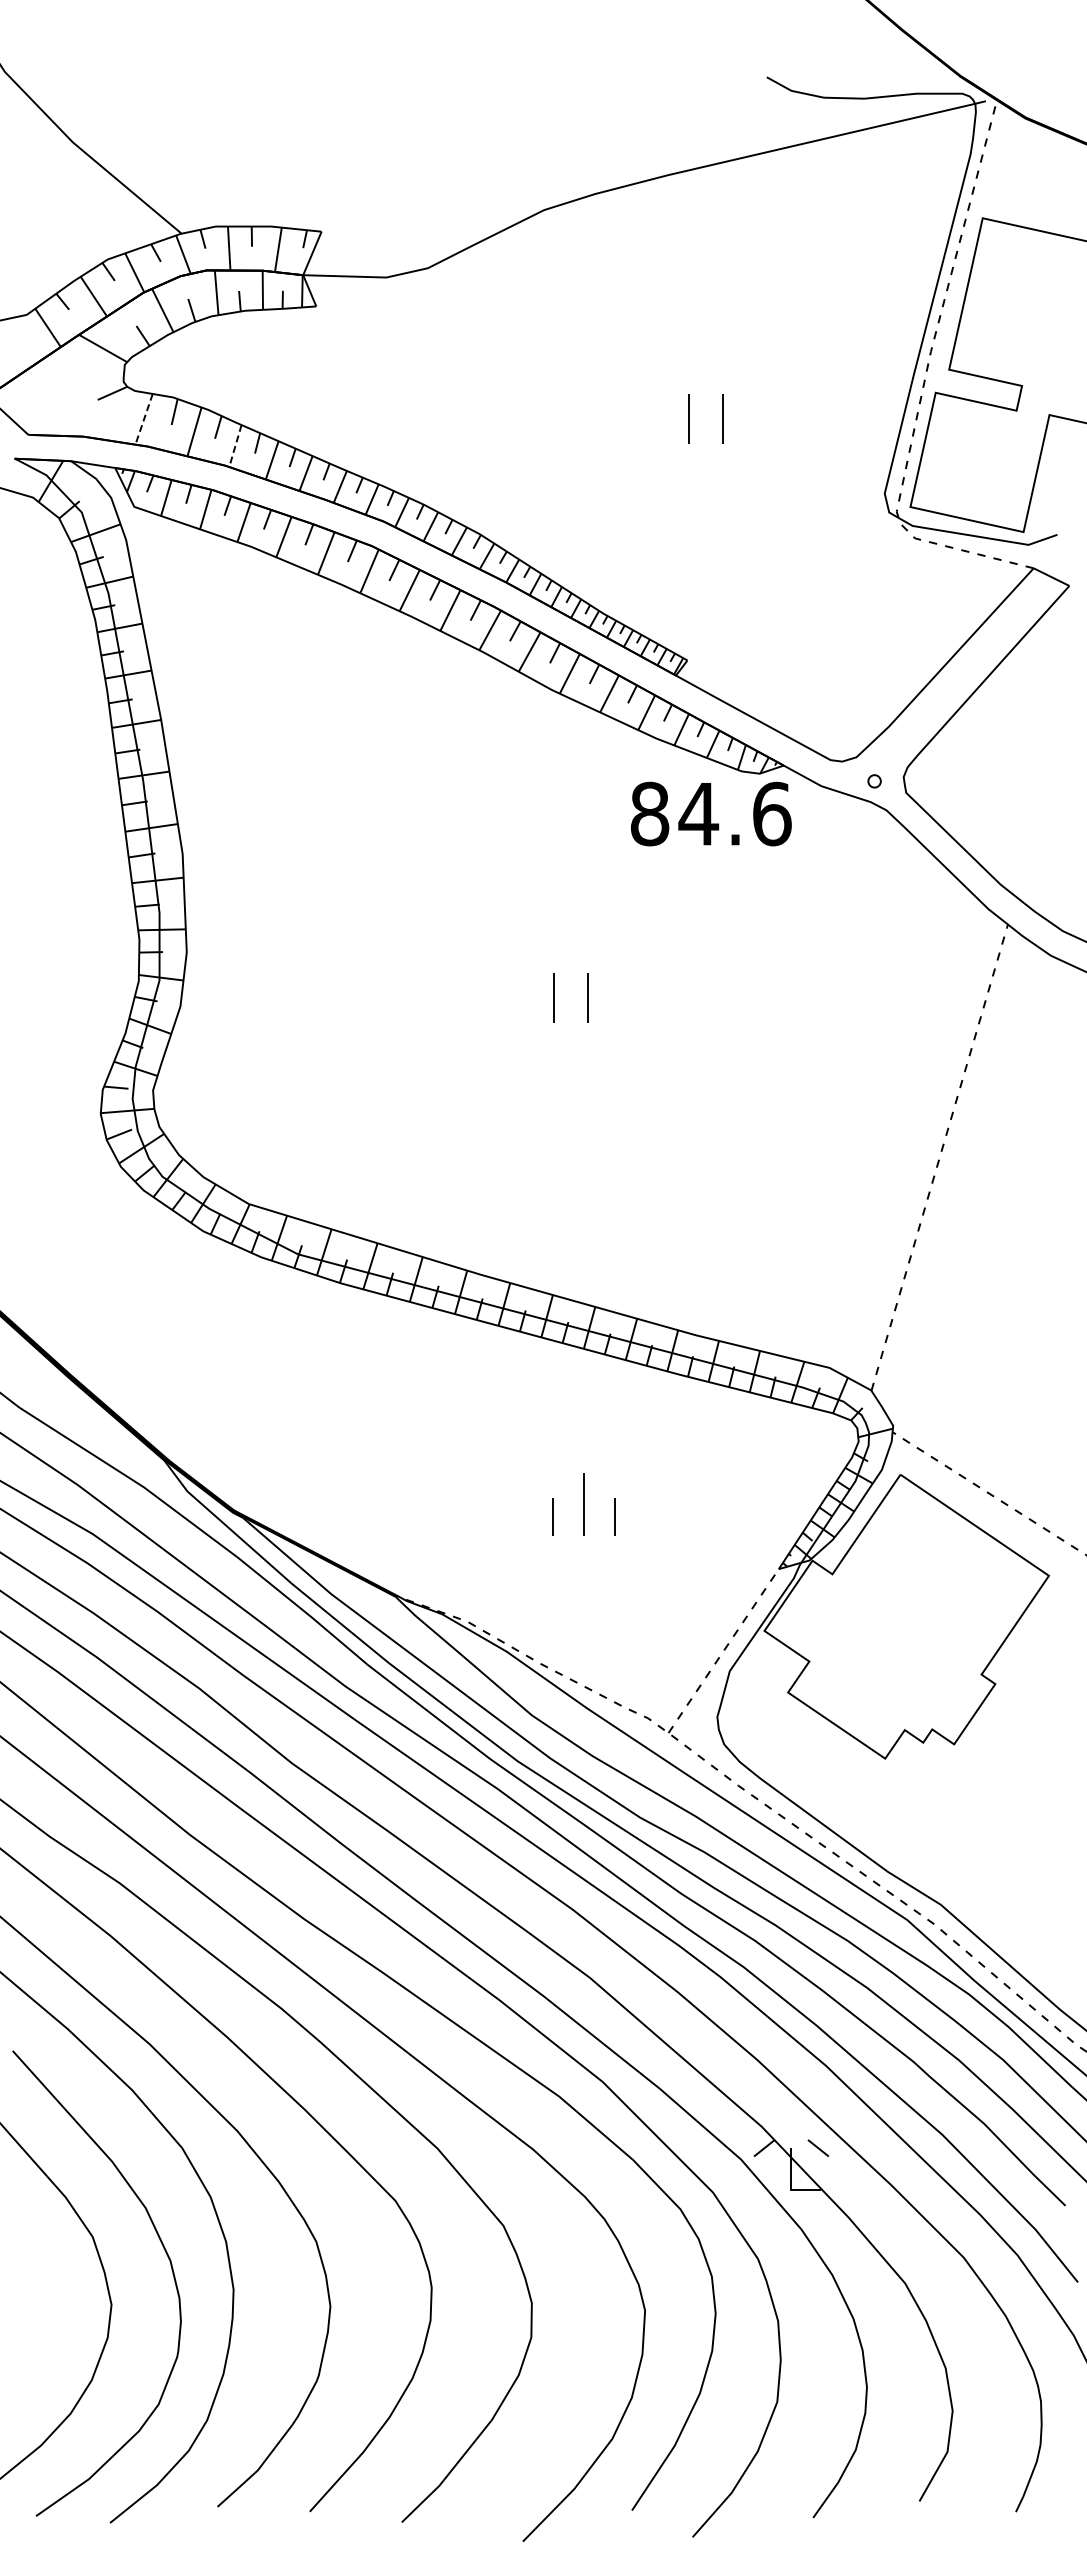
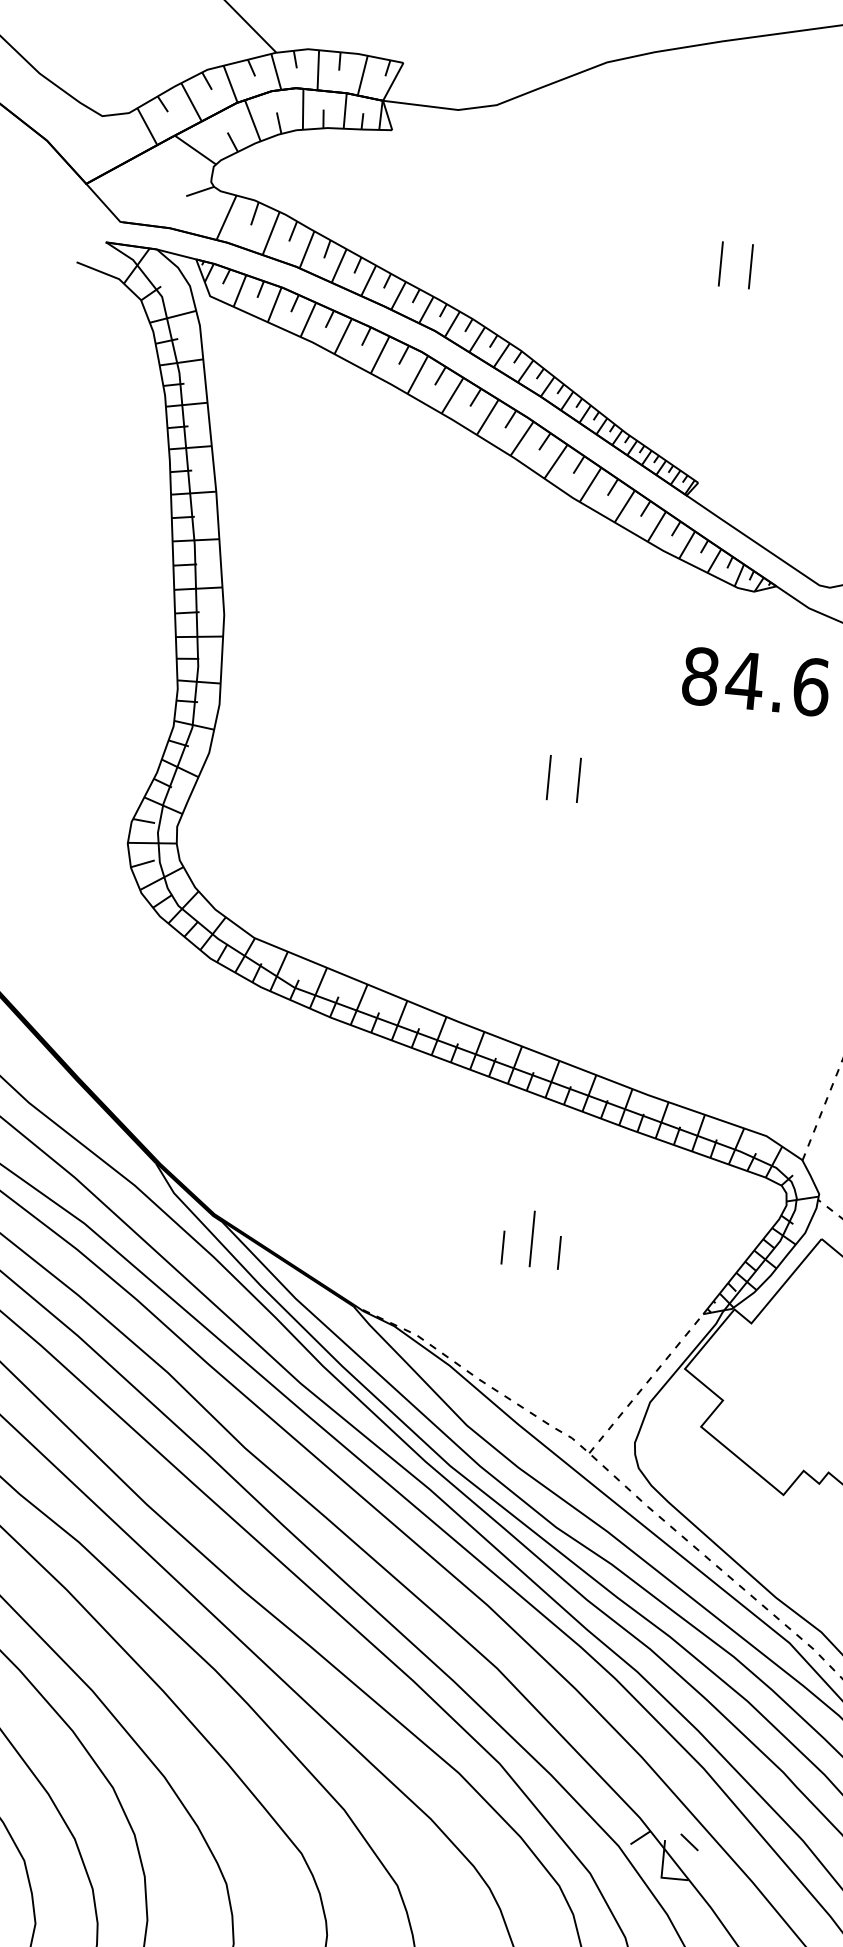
line: (144, 419) -> (226, 217), dashed -> solid
line: (235, 446) -> (307, 250), dashed -> solid
text: (711, 813) -> (756, 681), moved

